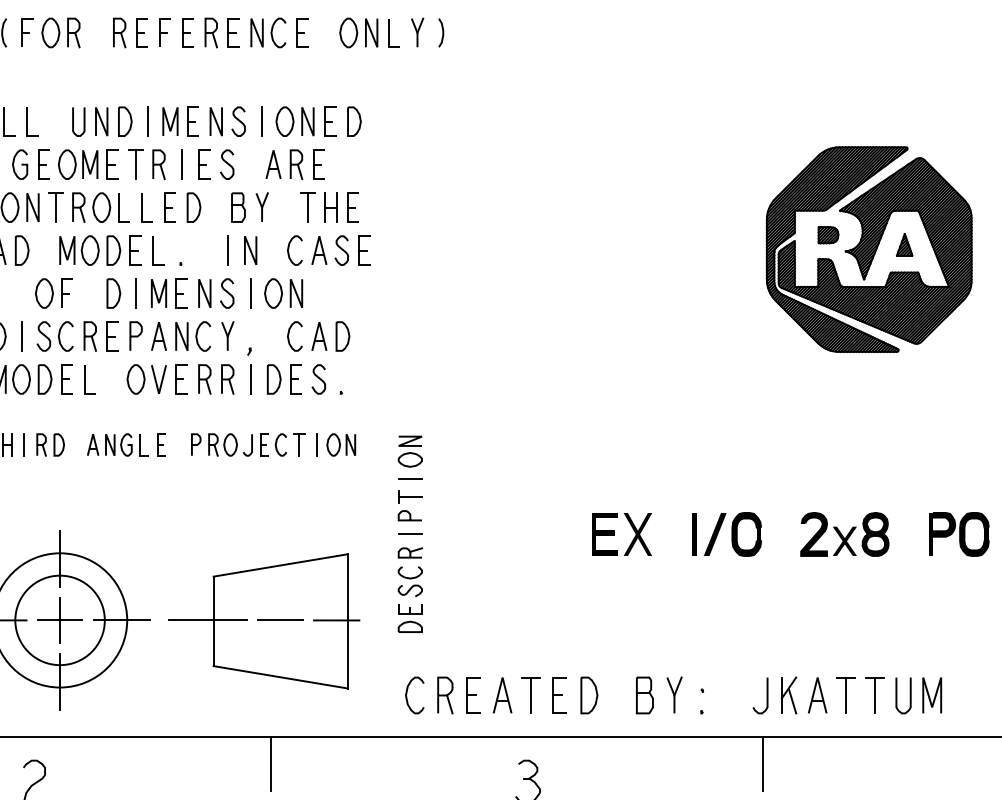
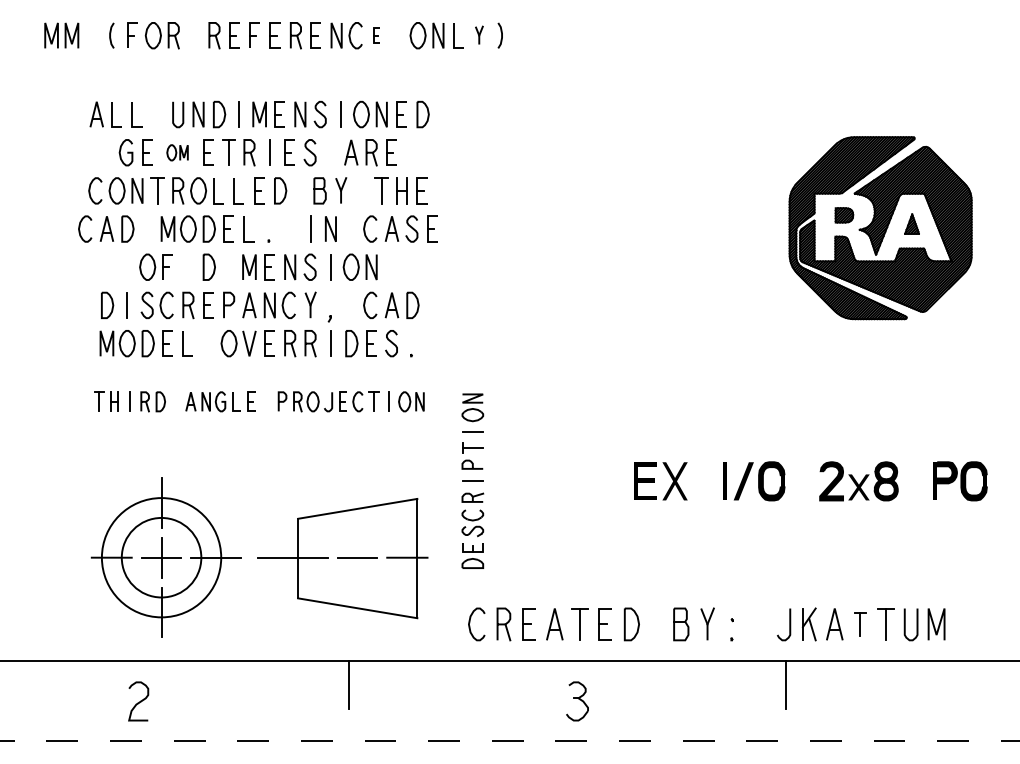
part: (301, 32) -> (376, 35), size x0.6
part: (417, 32) -> (479, 35), size x0.7
part: (78, 164) -> (177, 152), size x0.6
line: (136, 292) -> (229, 266), removed
part: (845, 695) -> (859, 624), size x0.7

